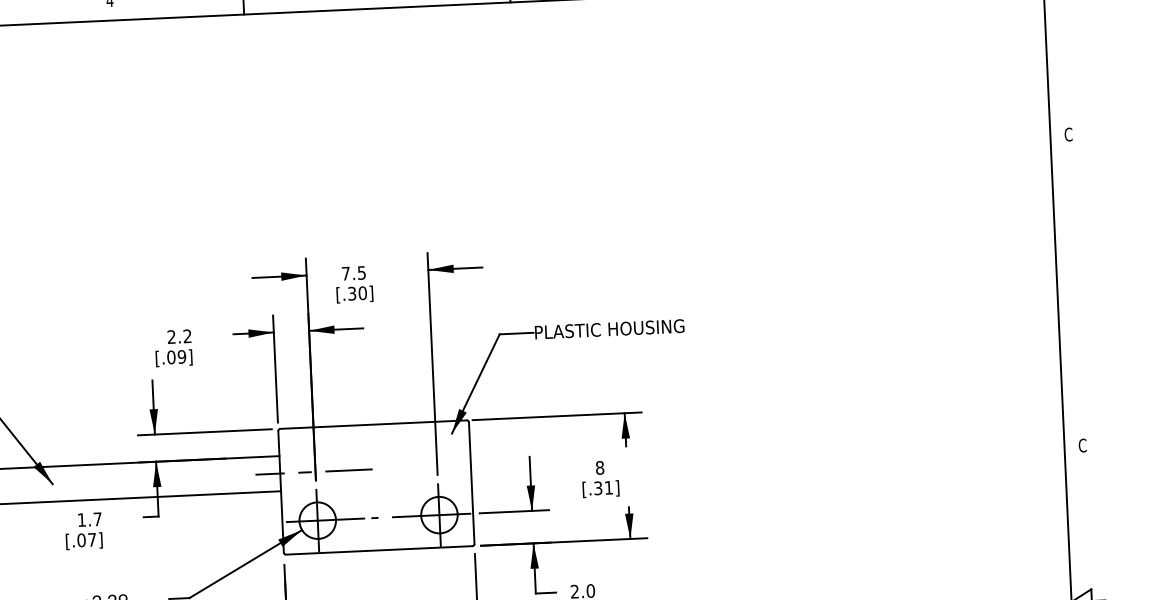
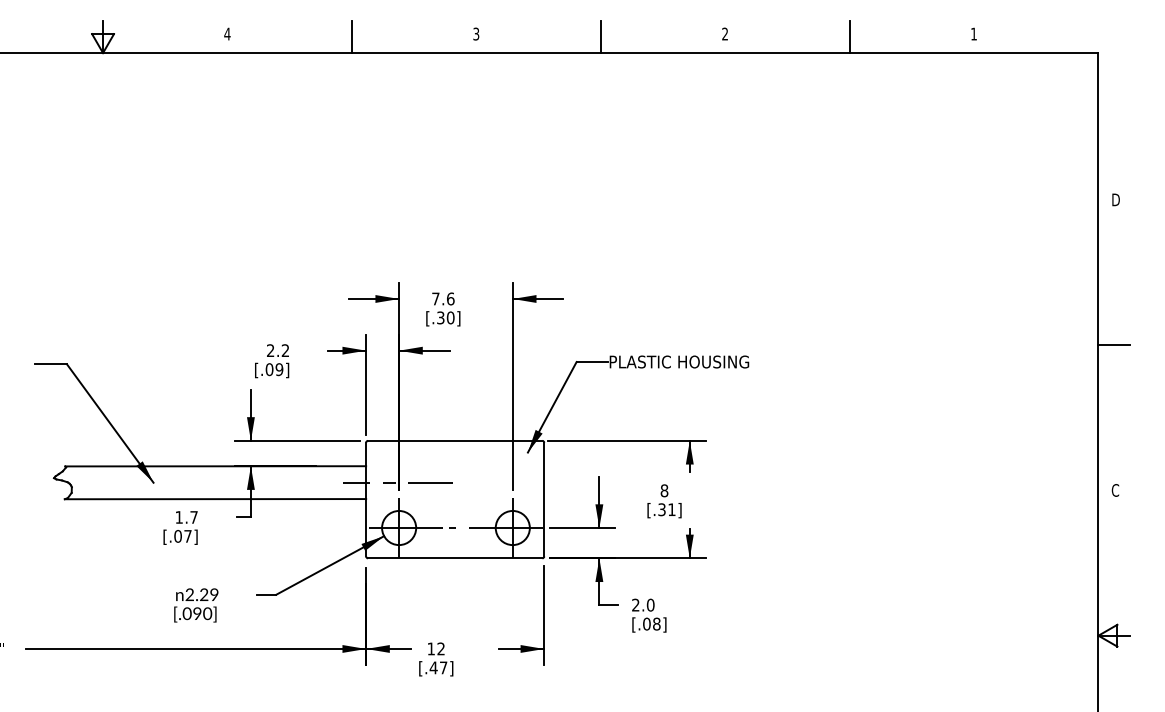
text: (1068, 134) -> (1115, 199), C -> D
text: (361, 272) -> (450, 298), 7.5 -> 7.6
line: (1074, 290) -> (1114, 345), added

